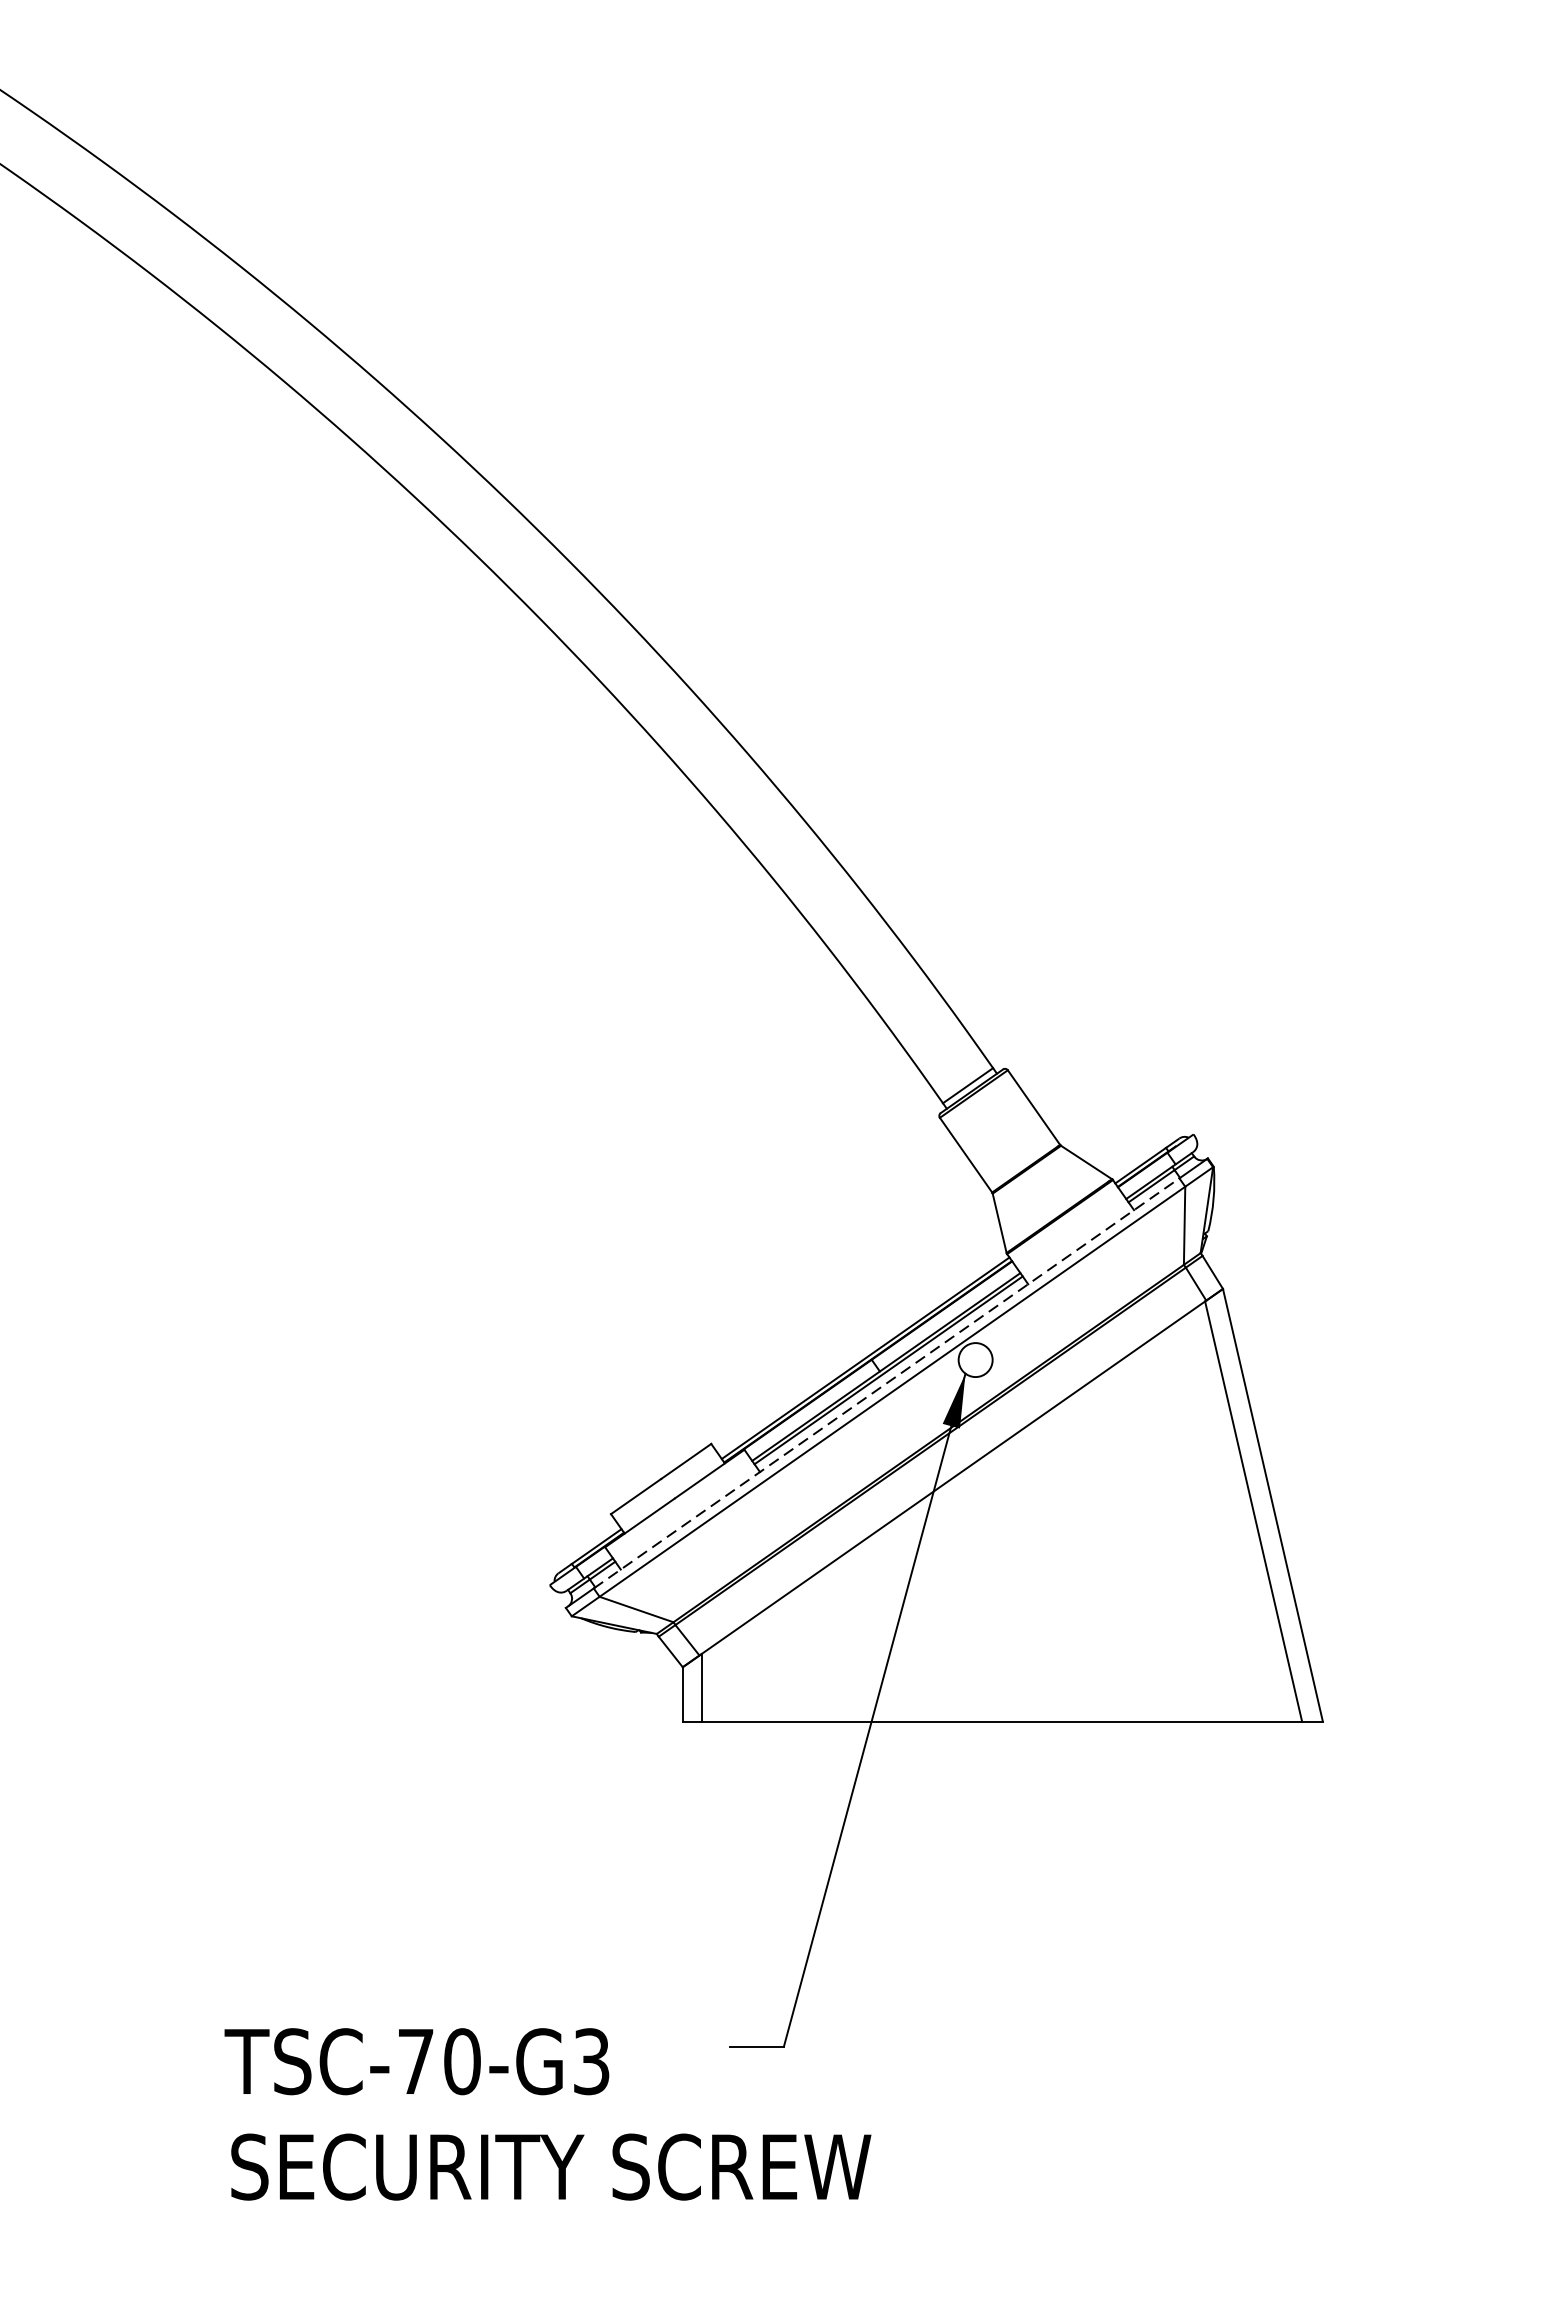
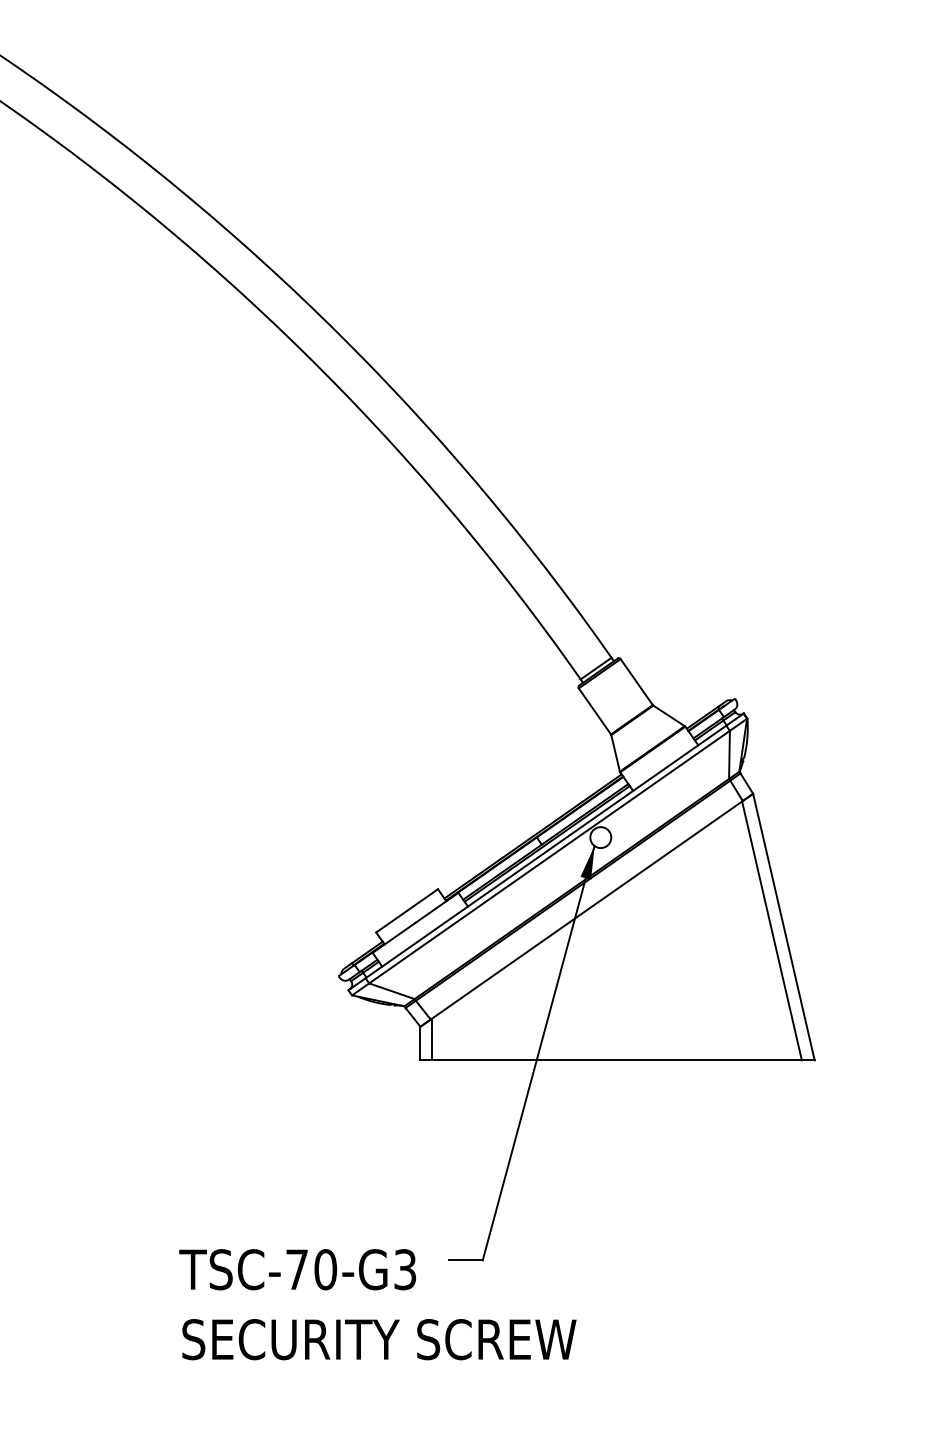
line: (887, 1382) -> (546, 851), dashed -> solid
text: (416, 2061) -> (297, 1269), moved
text: (551, 2166) -> (379, 1339), moved

